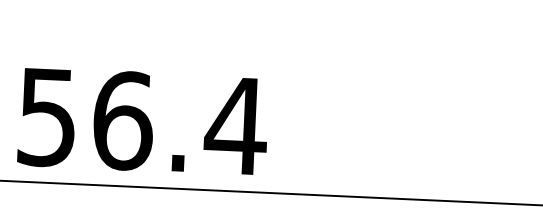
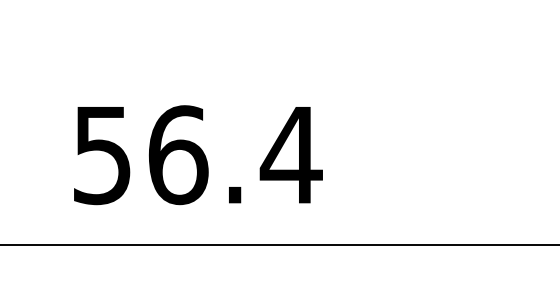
text: (143, 122) -> (198, 155), moved

